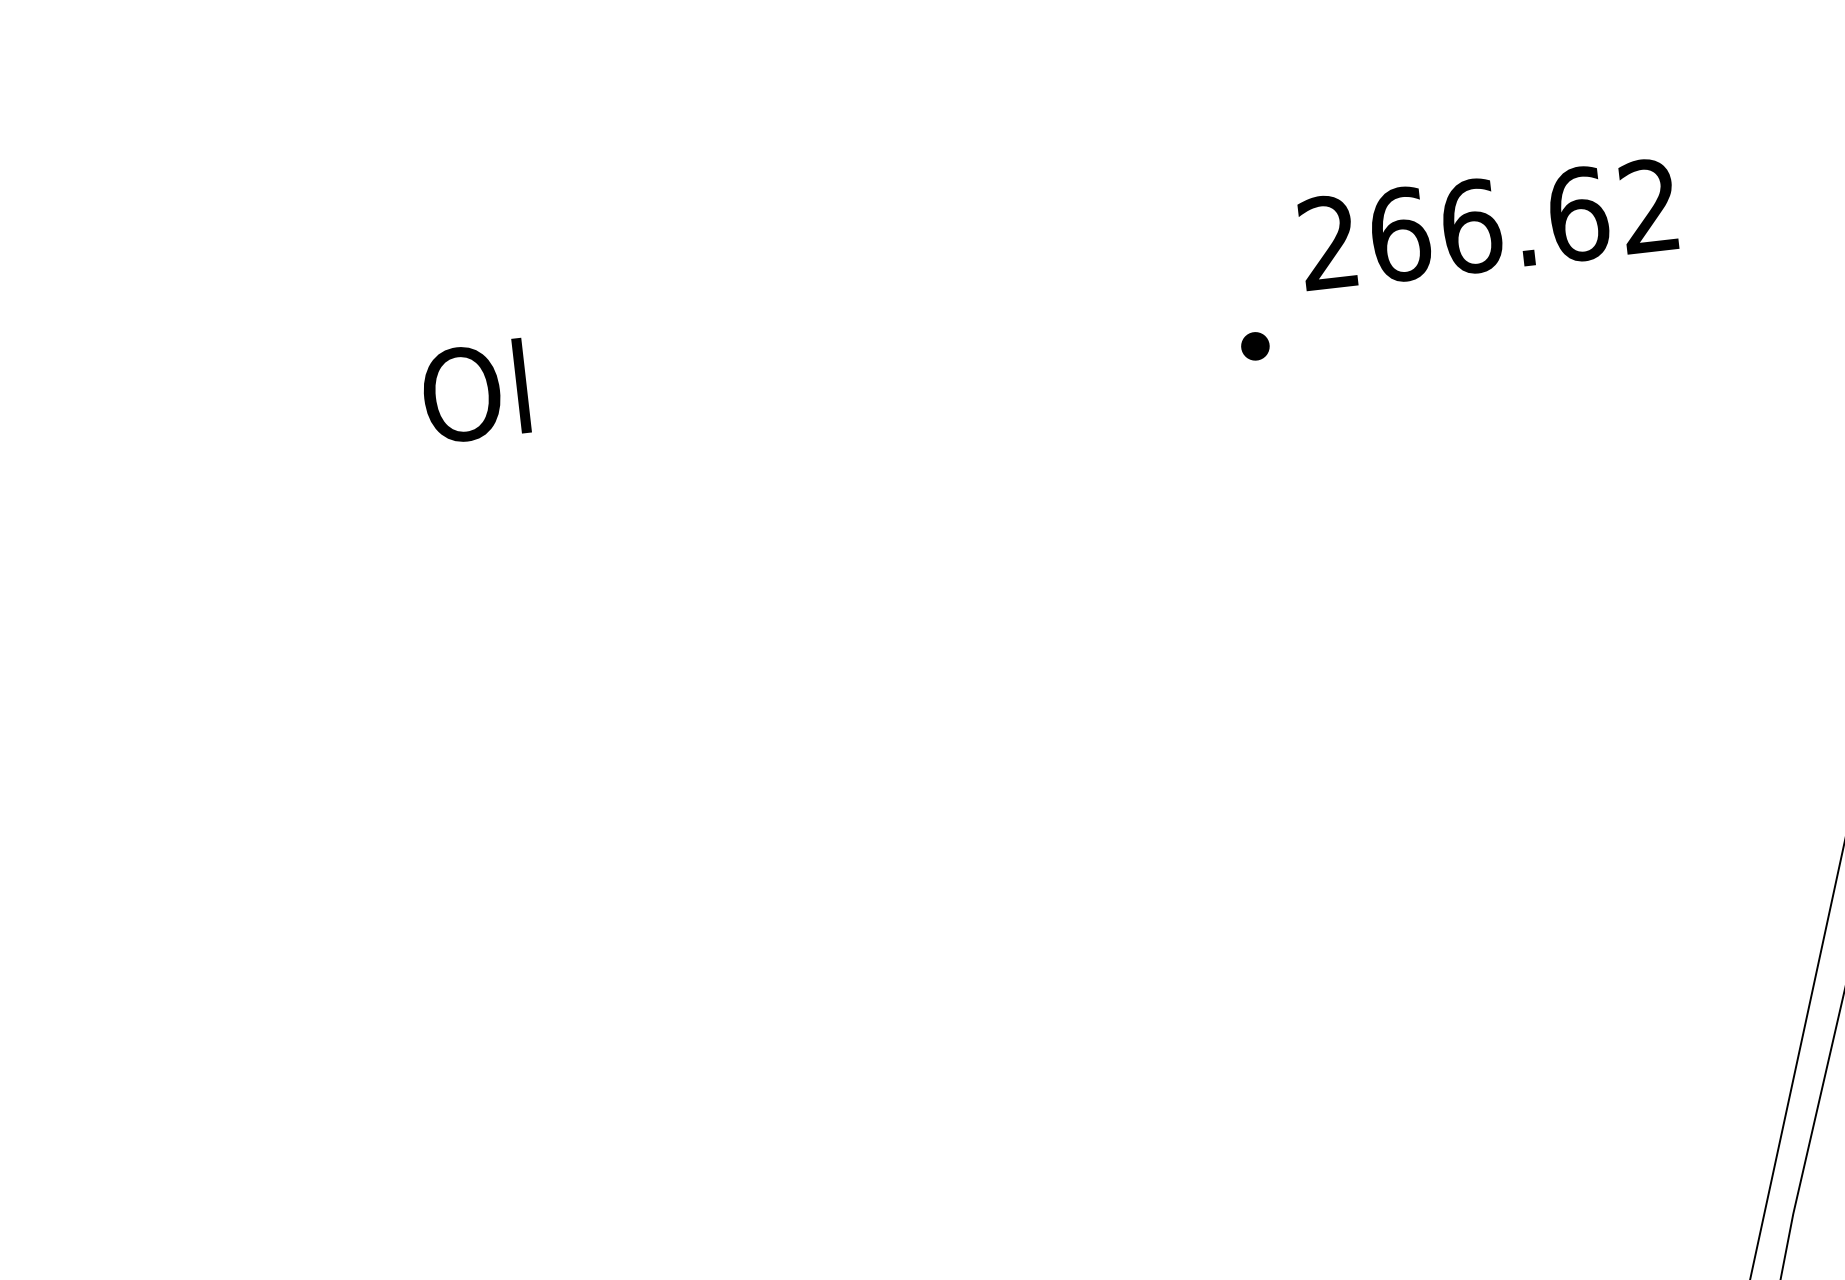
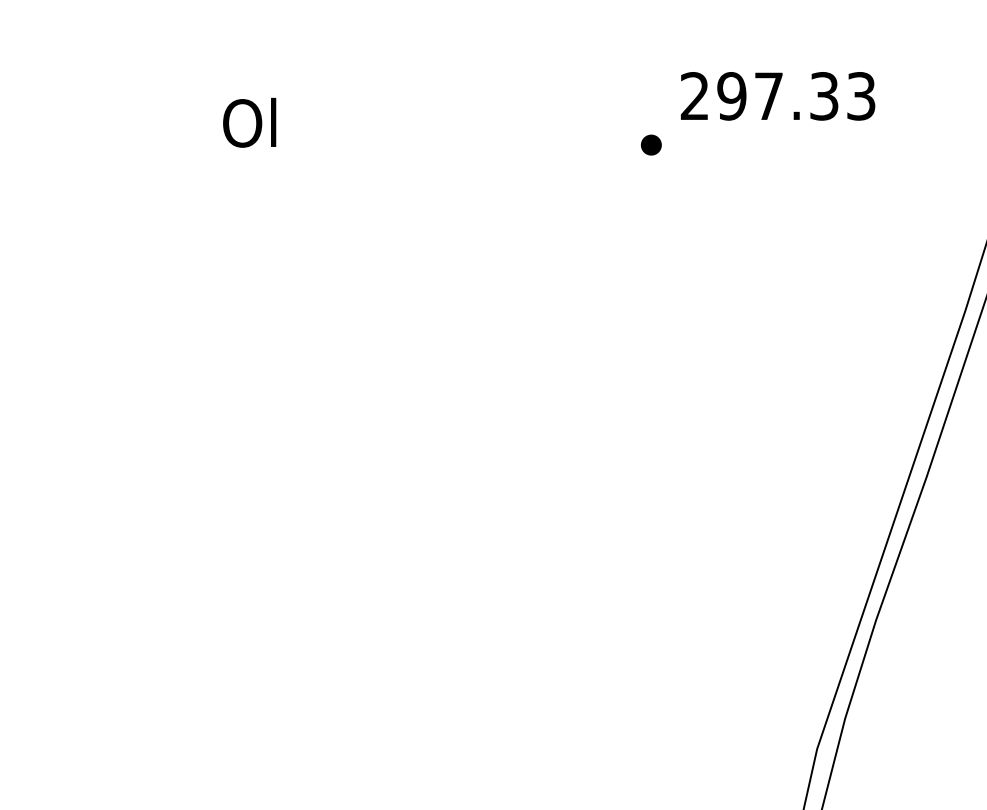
text: (1524, 220) -> (796, 96), 266.62 -> 297.33
part: (1255, 345) -> (651, 144), size x1.43

